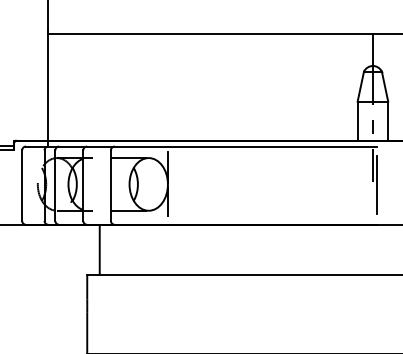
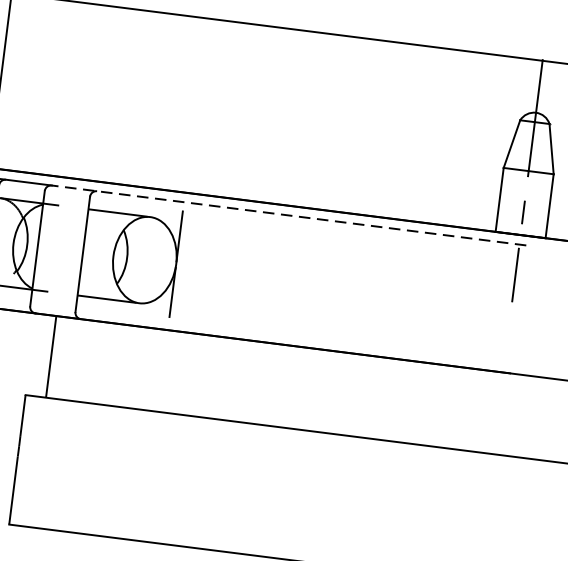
line: (231, 146) -> (288, 215), solid -> dashed
line: (377, 184) -> (519, 307), removed

